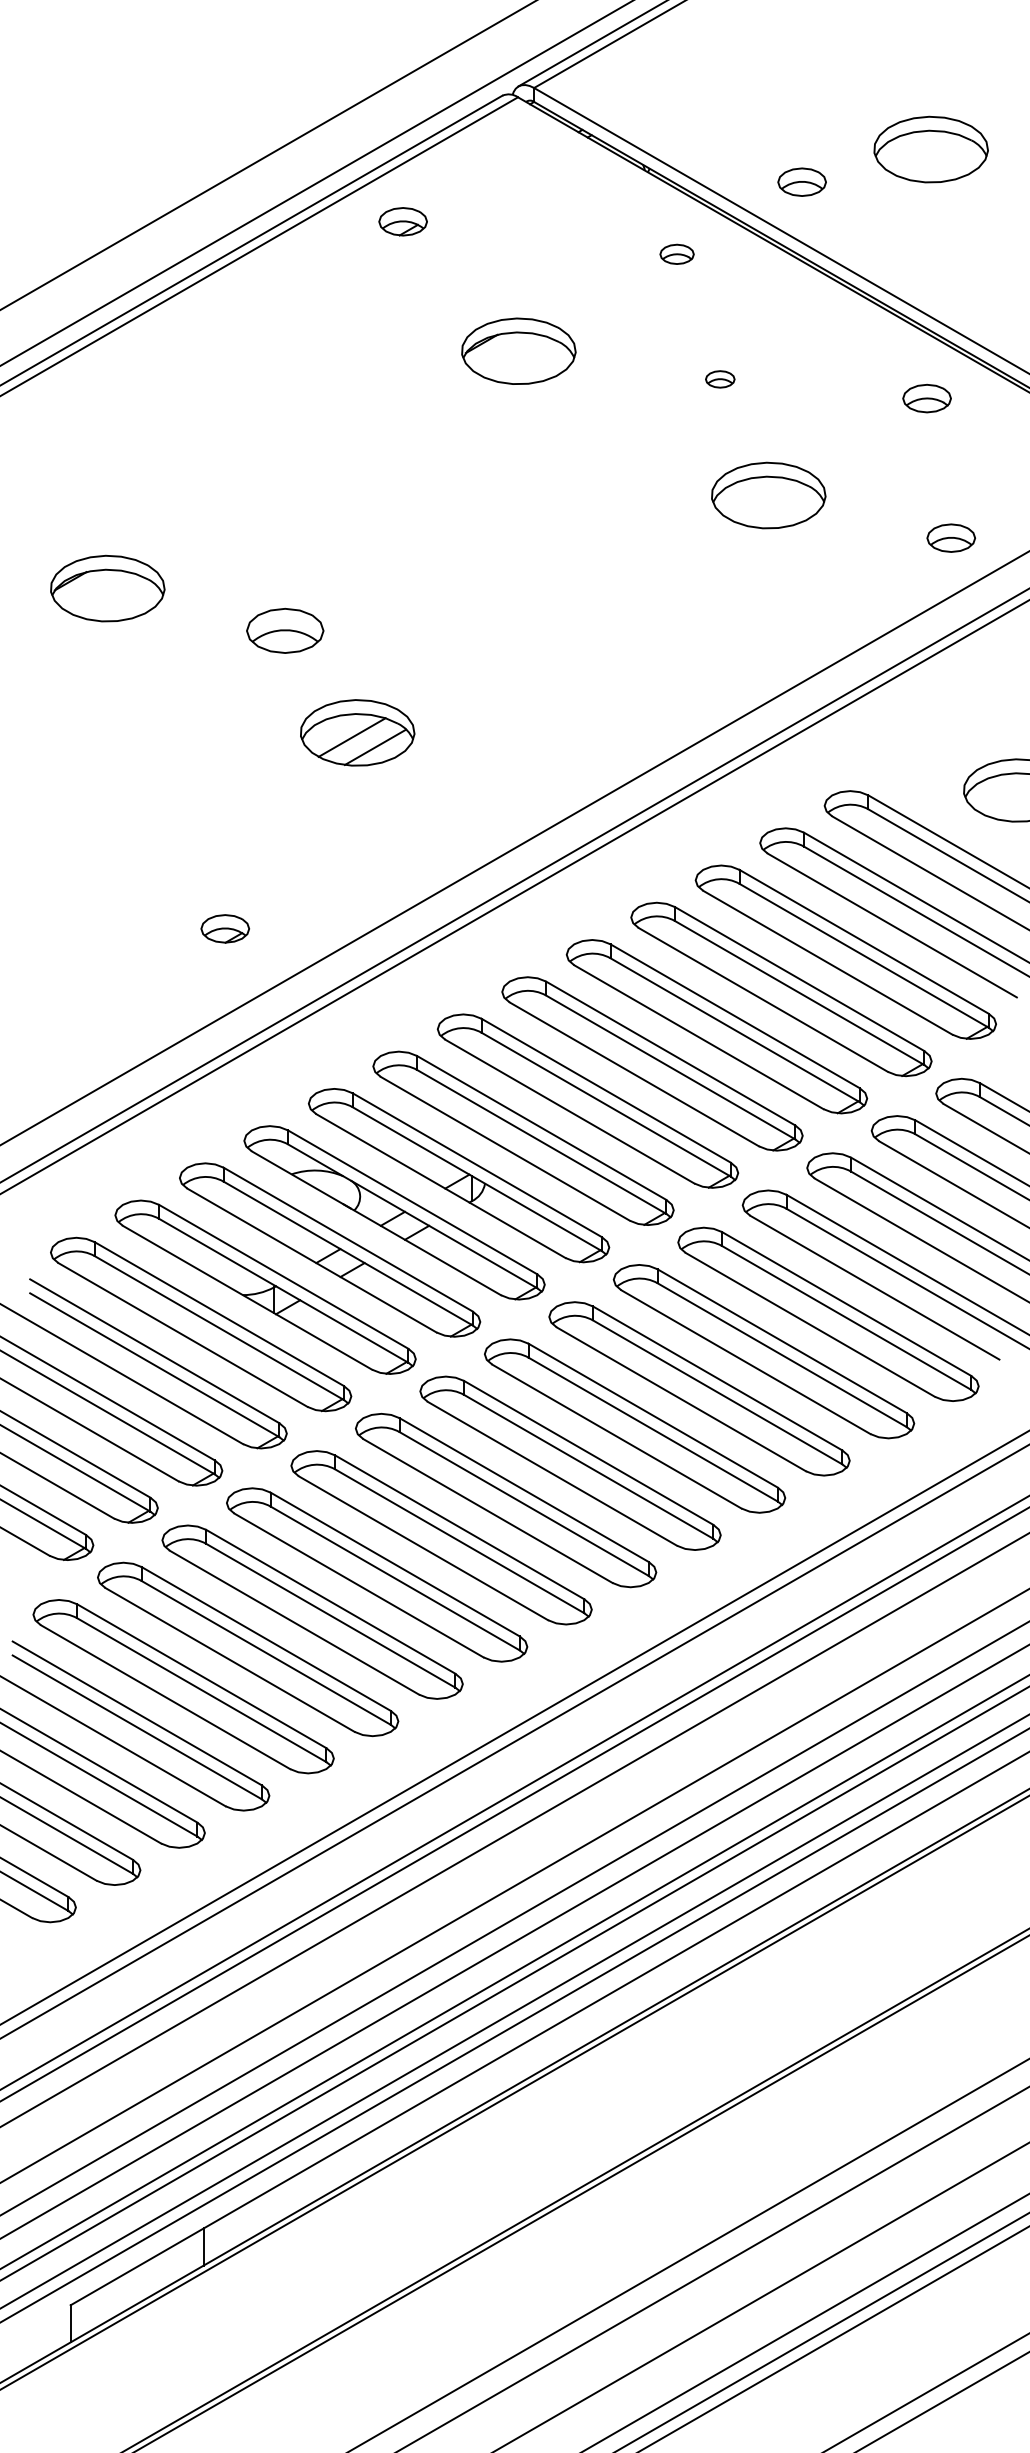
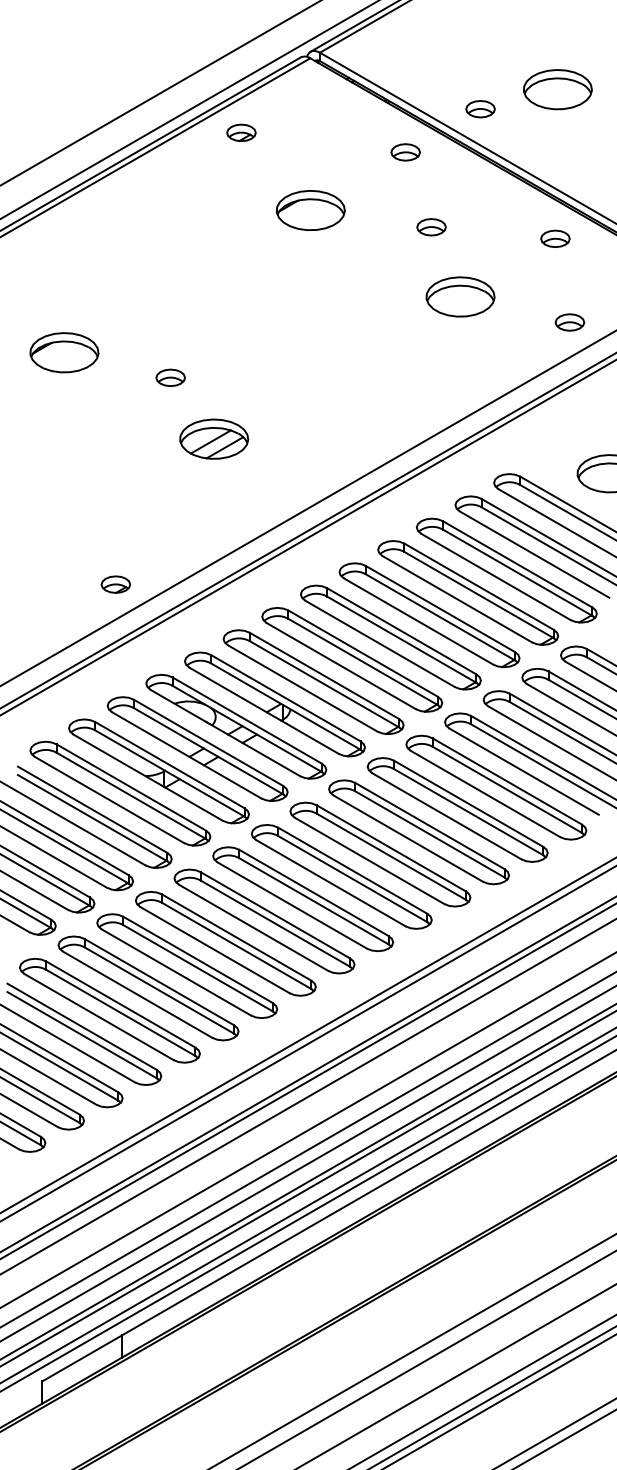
part: (676, 254) -> (405, 152), size x1.43
part: (720, 379) -> (431, 227), size x1.67
part: (284, 629) -> (170, 377), size x0.62
part: (224, 928) -> (115, 584), moved

